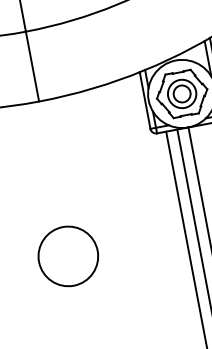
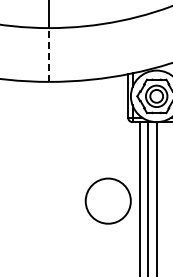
line: (32, 65) -> (49, 54), solid -> dashed
circle: (67, 255) -> (107, 200), moved

